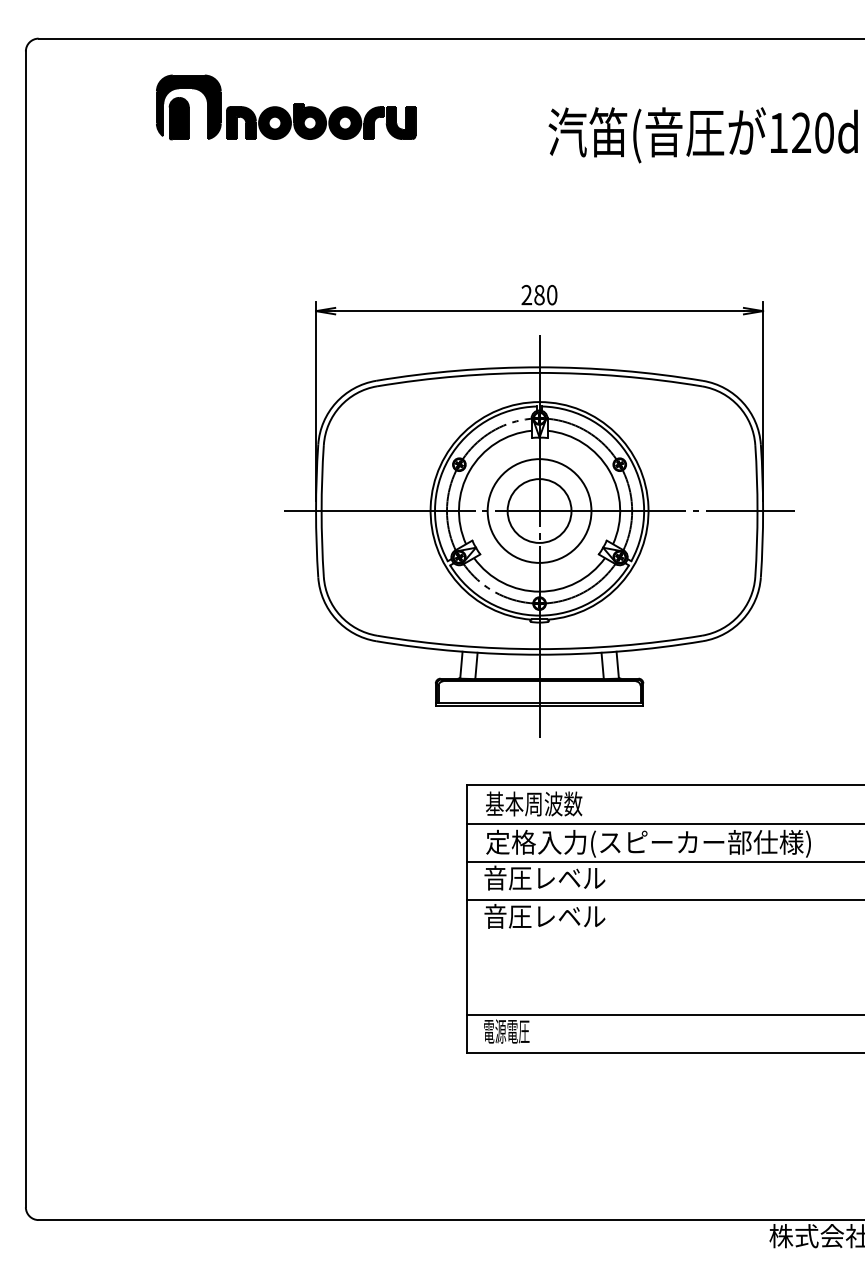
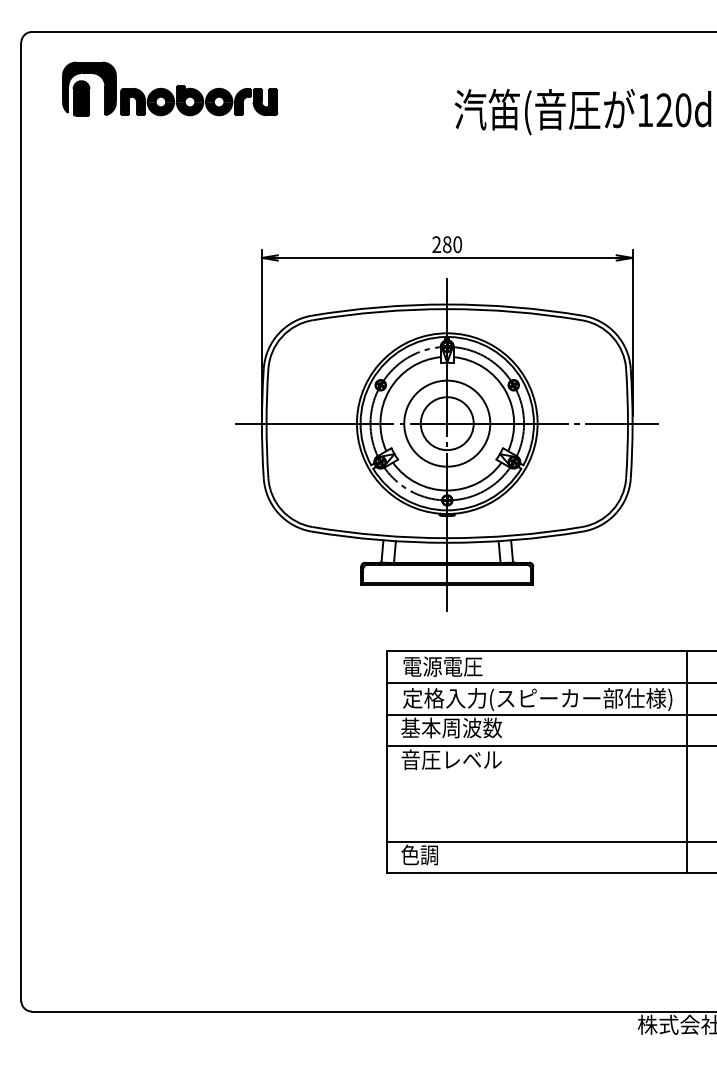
part: (286, 106) -> (170, 88), moved
text: (533, 803) -> (442, 666), 基本周波数 -> 電源電圧
text: (544, 877) -> (451, 727), 音圧レベル -> 基本周波数
line: (829, 918) -> (687, 761), added
text: (506, 1030) -> (419, 854), 電源電圧 -> 色調

